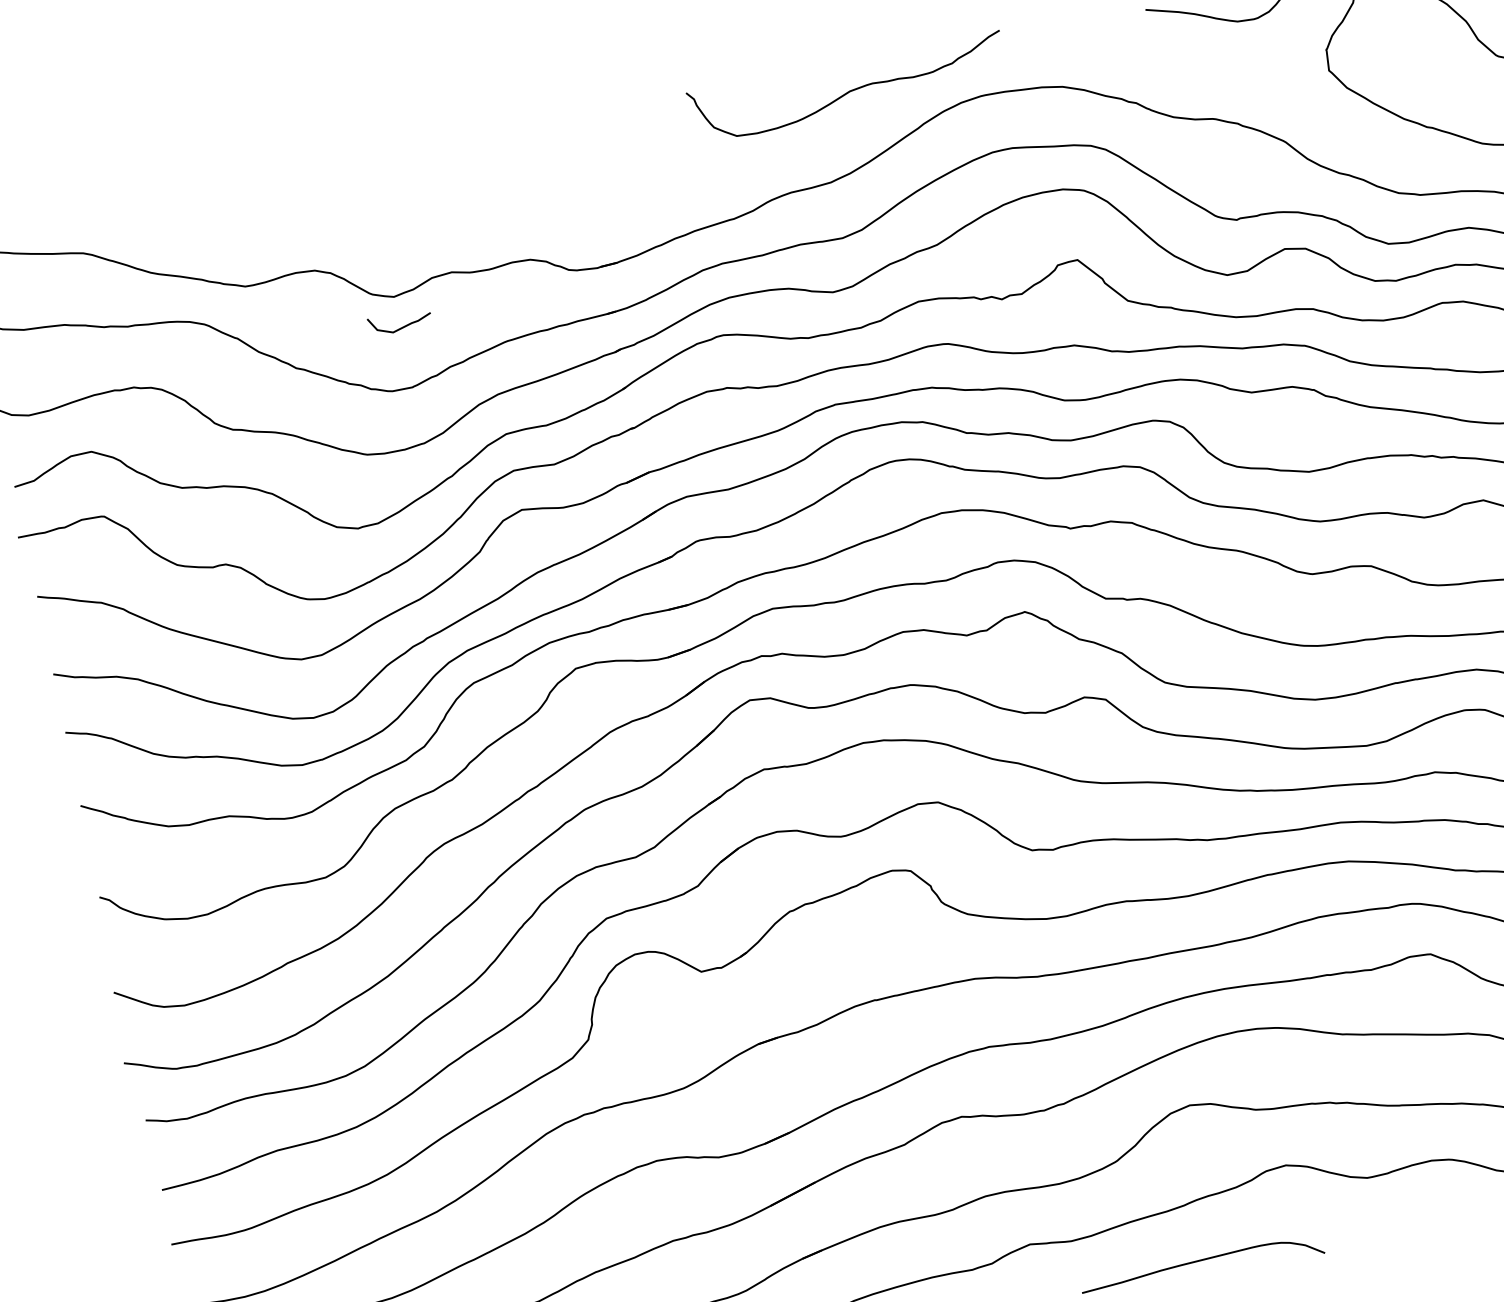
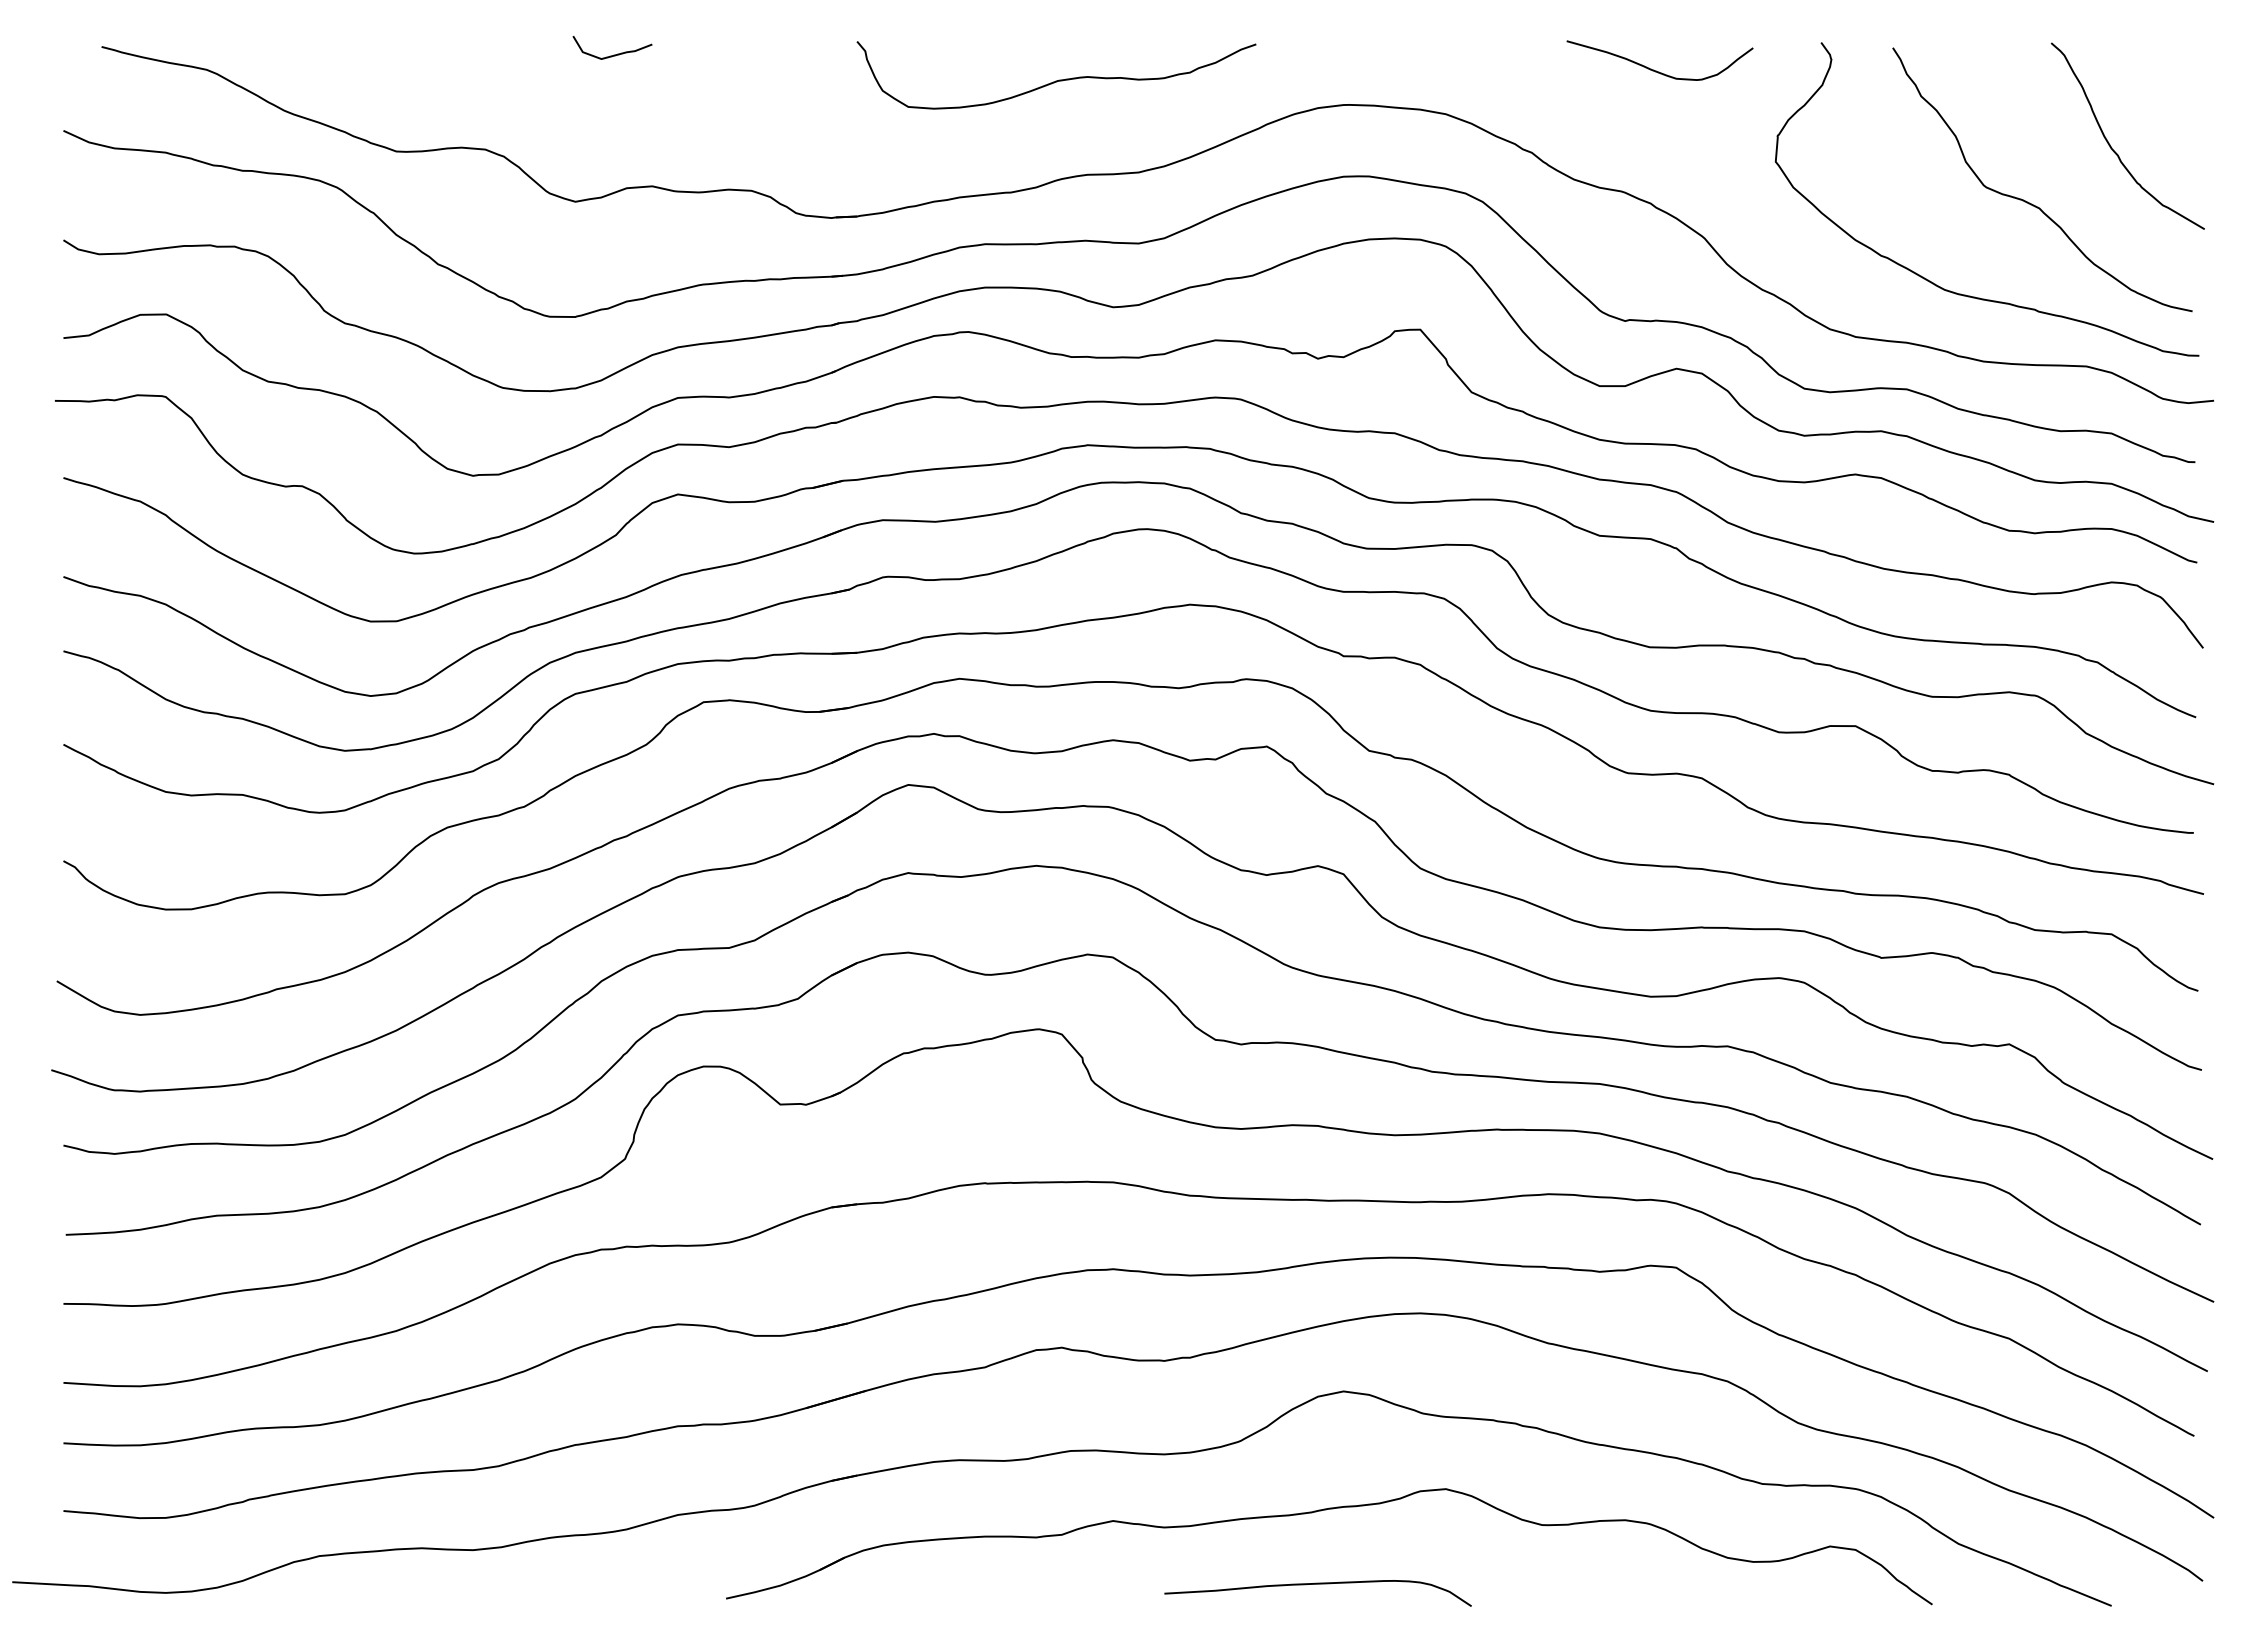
curve: (850, 89) -> (1059, 79), moved
curve: (401, 326) -> (613, 54), moved

